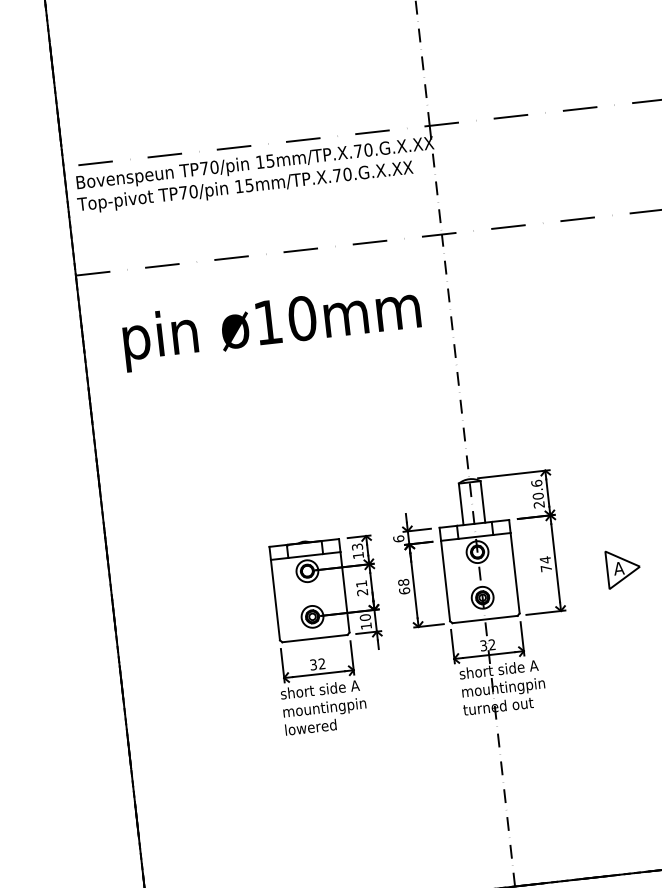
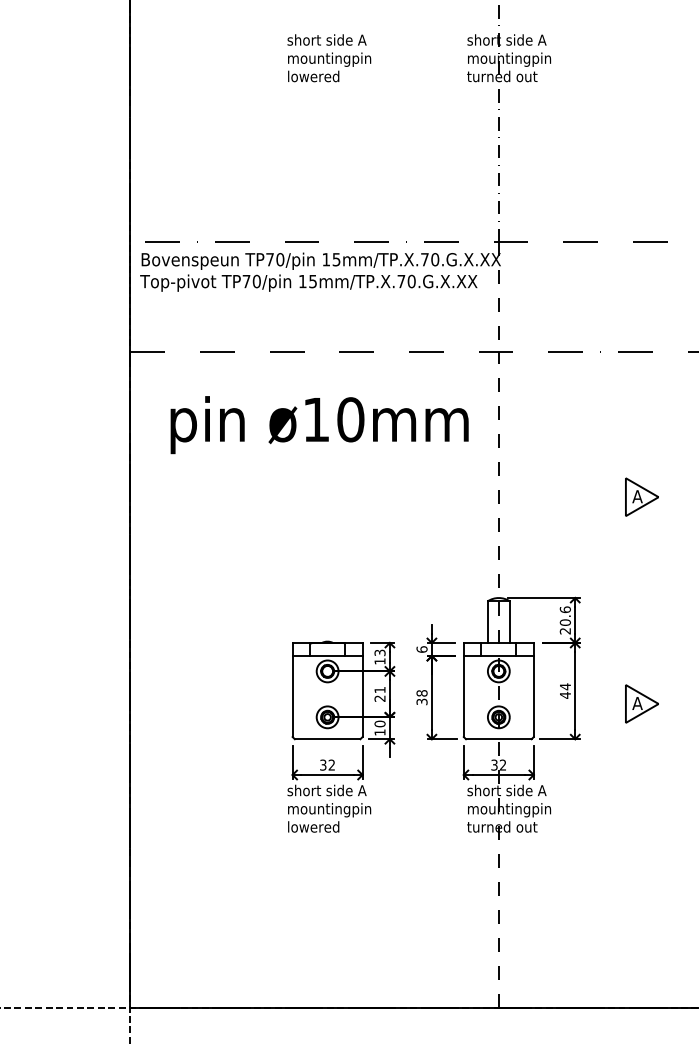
part: (599, 362) -> (641, 496), added
text: (546, 567) -> (565, 694), 74 -> 44
text: (404, 590) -> (421, 701), 68 -> 38

